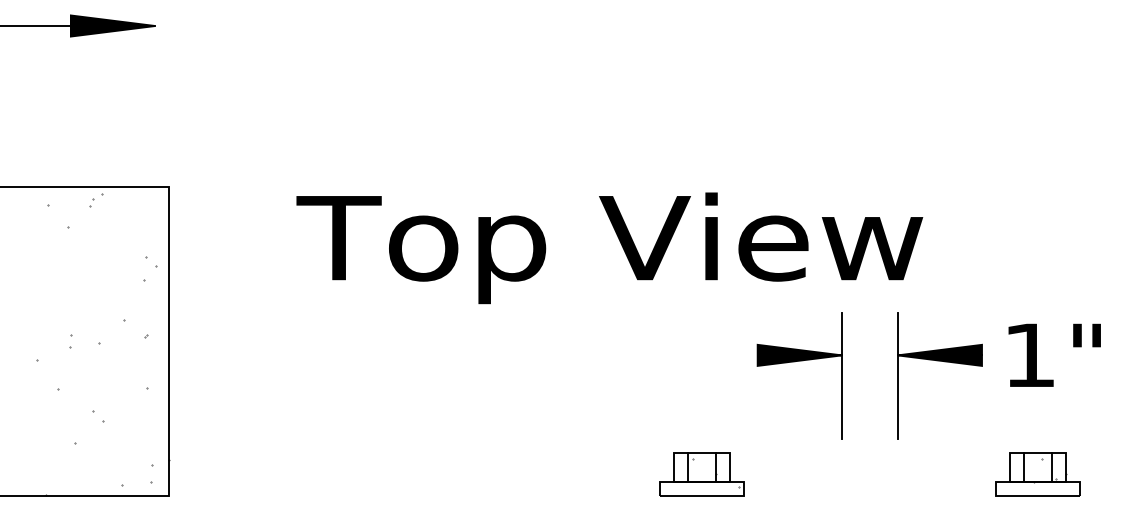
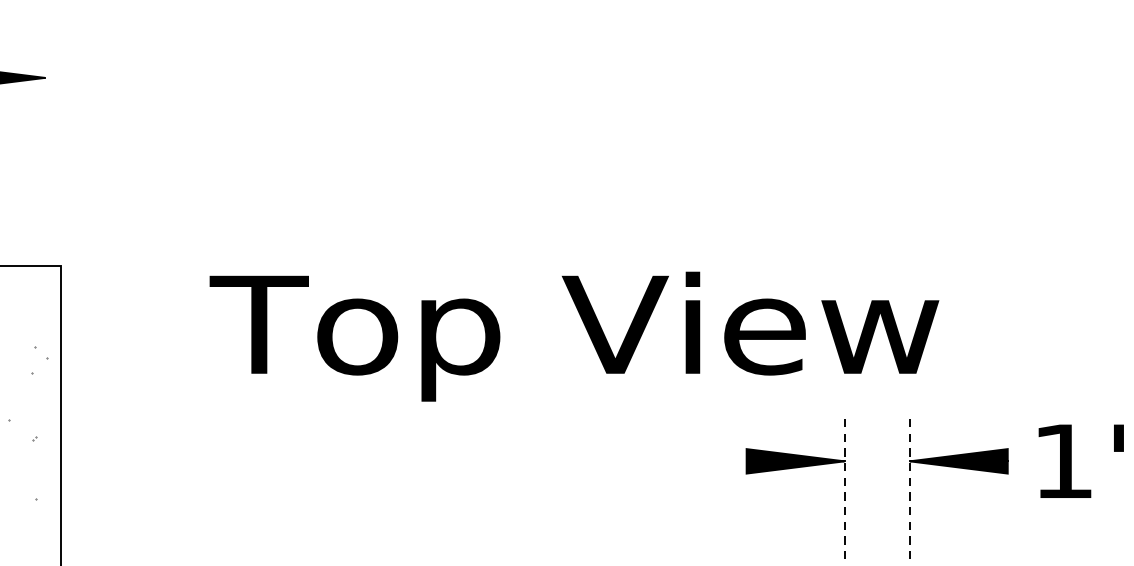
line: (841, 375) -> (844, 484), solid -> dashed
line: (897, 375) -> (909, 484), solid -> dashed

